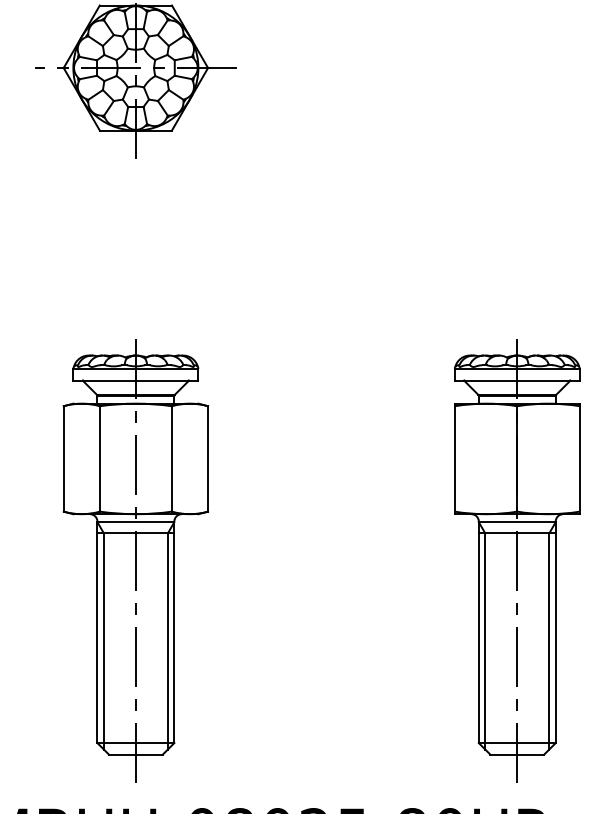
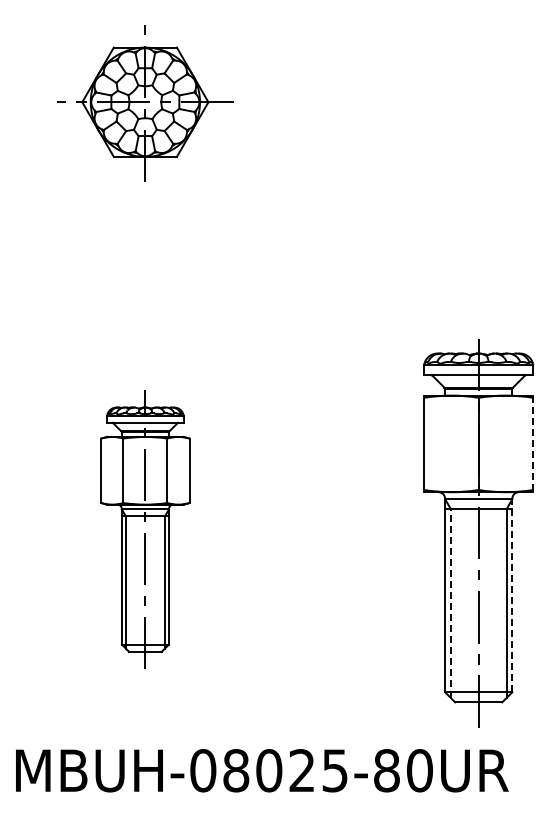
line: (579, 459) -> (533, 444), solid -> dashed
part: (136, 561) -> (145, 533), size x0.7
line: (555, 632) -> (512, 595), solid -> dashed
line: (484, 641) -> (450, 603), solid -> dashed

